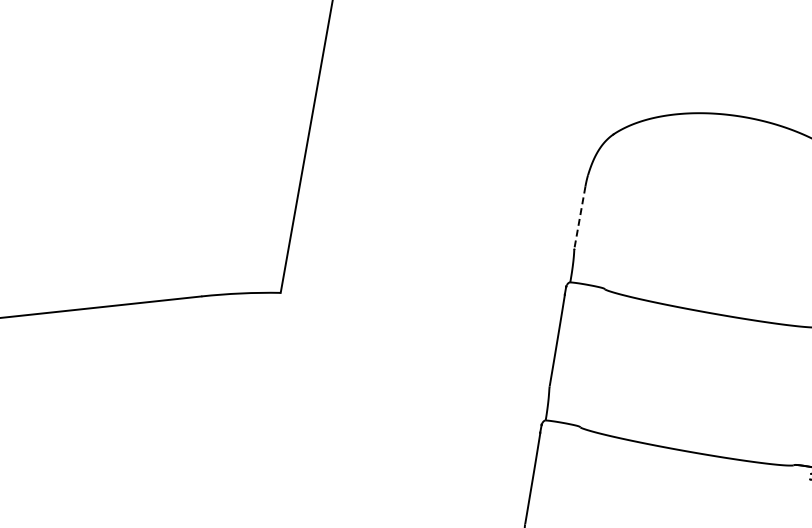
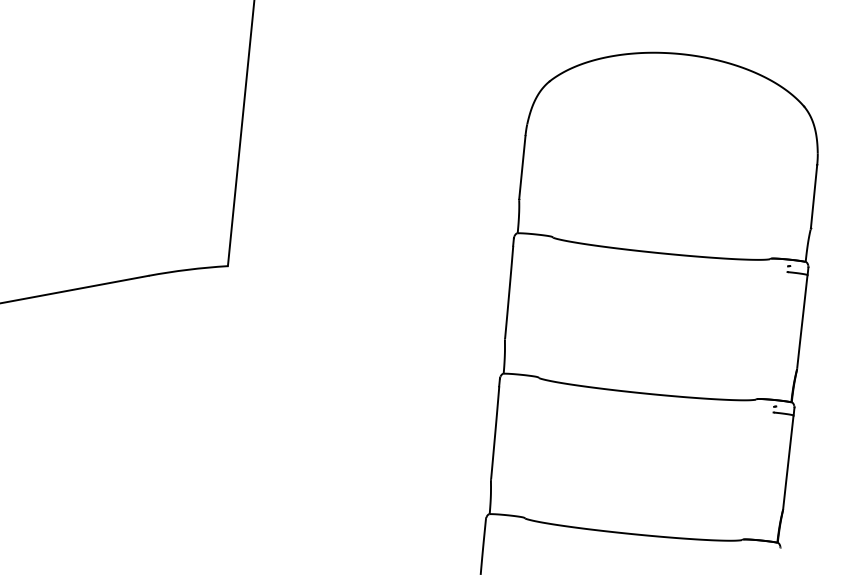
line: (580, 217) -> (522, 167), dashed -> solid

